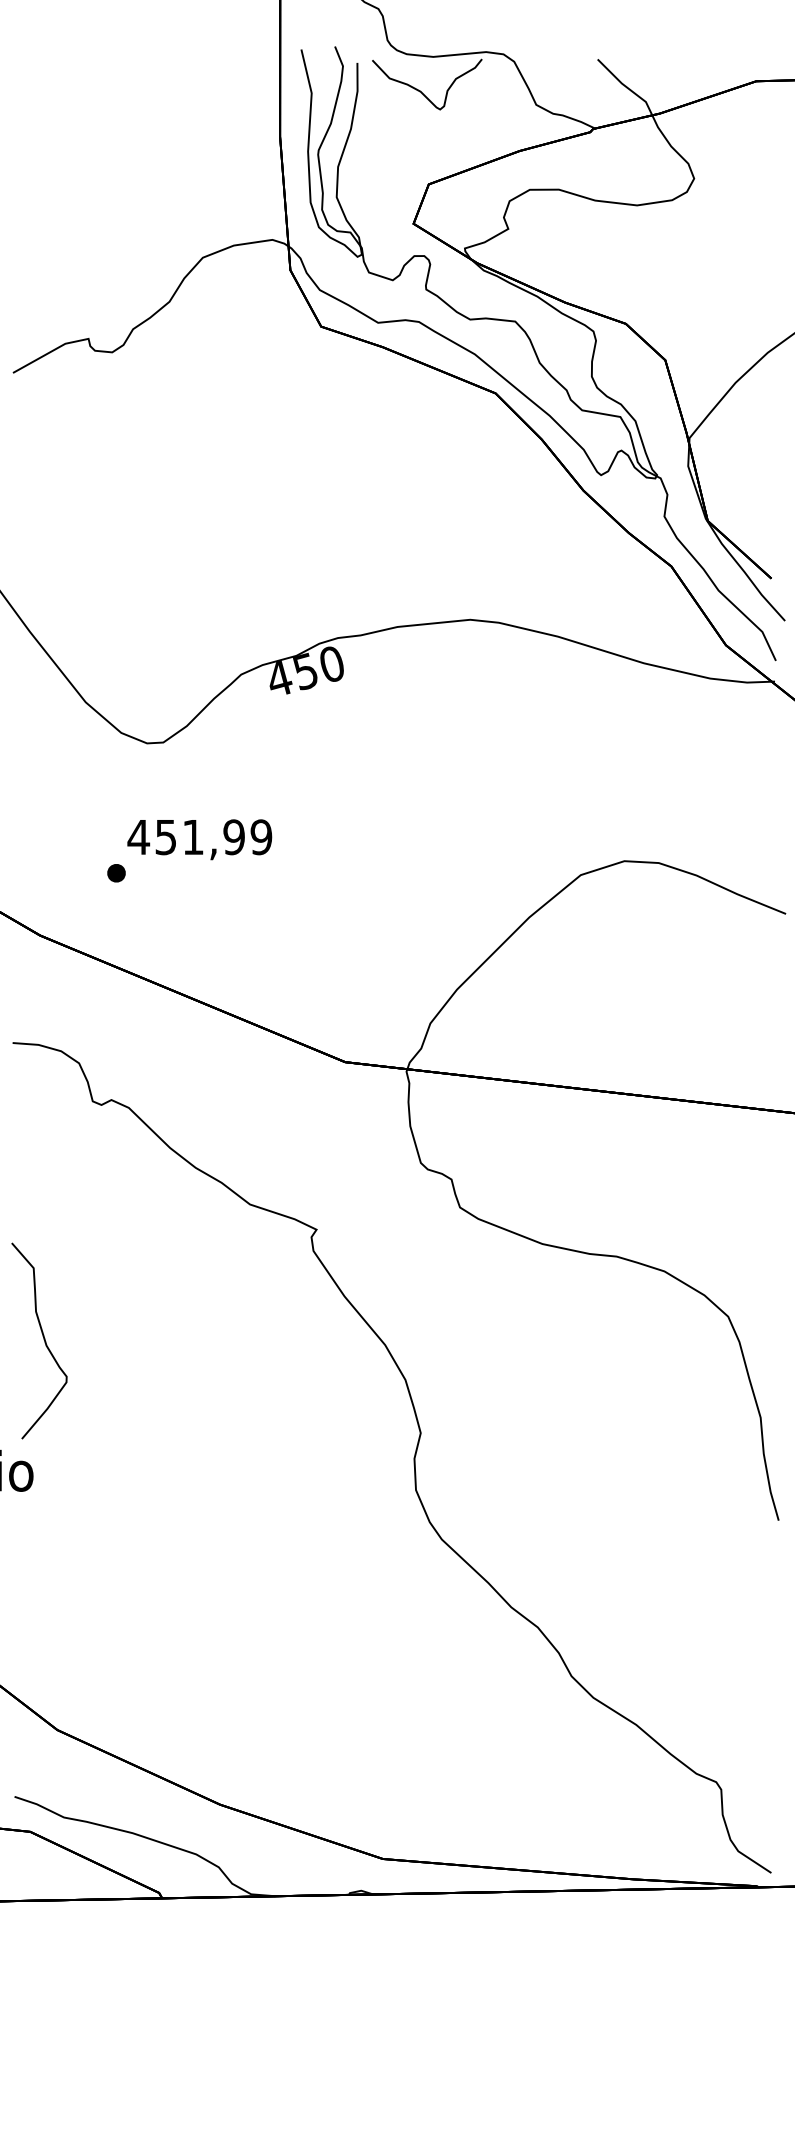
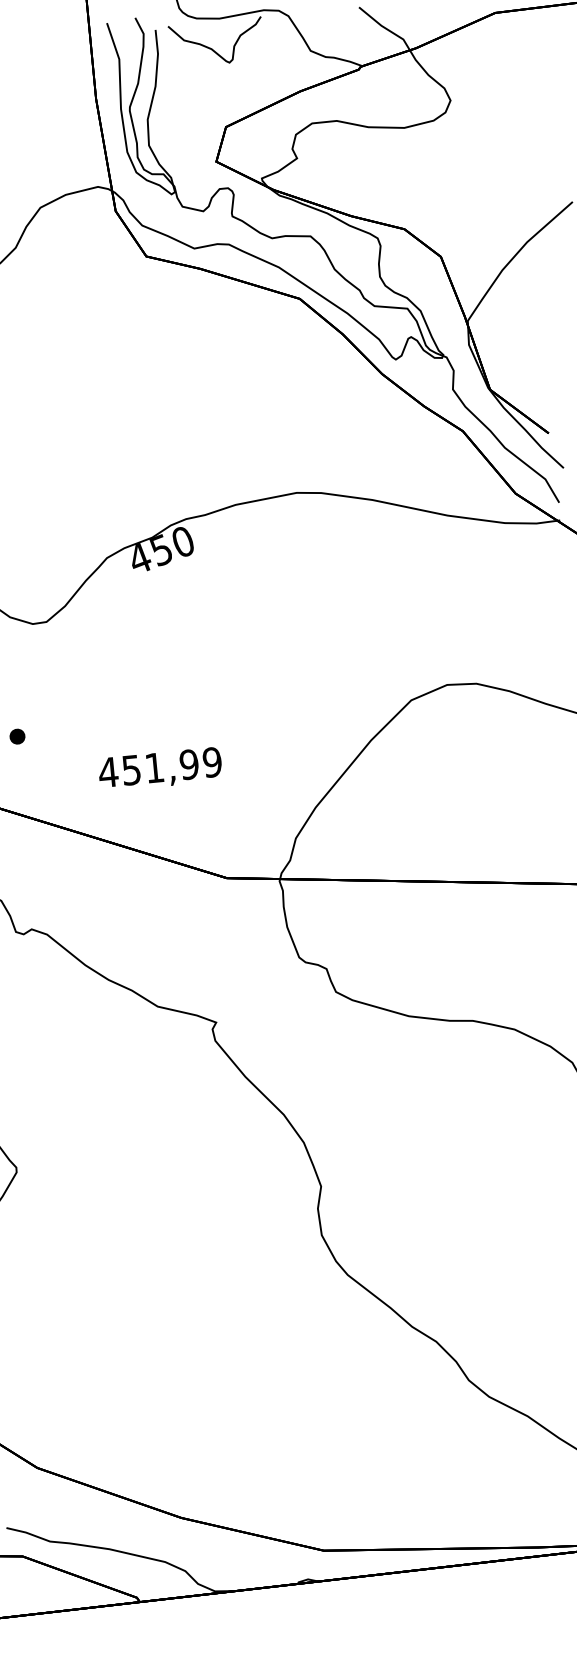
text: (199, 839) -> (160, 769), moved

